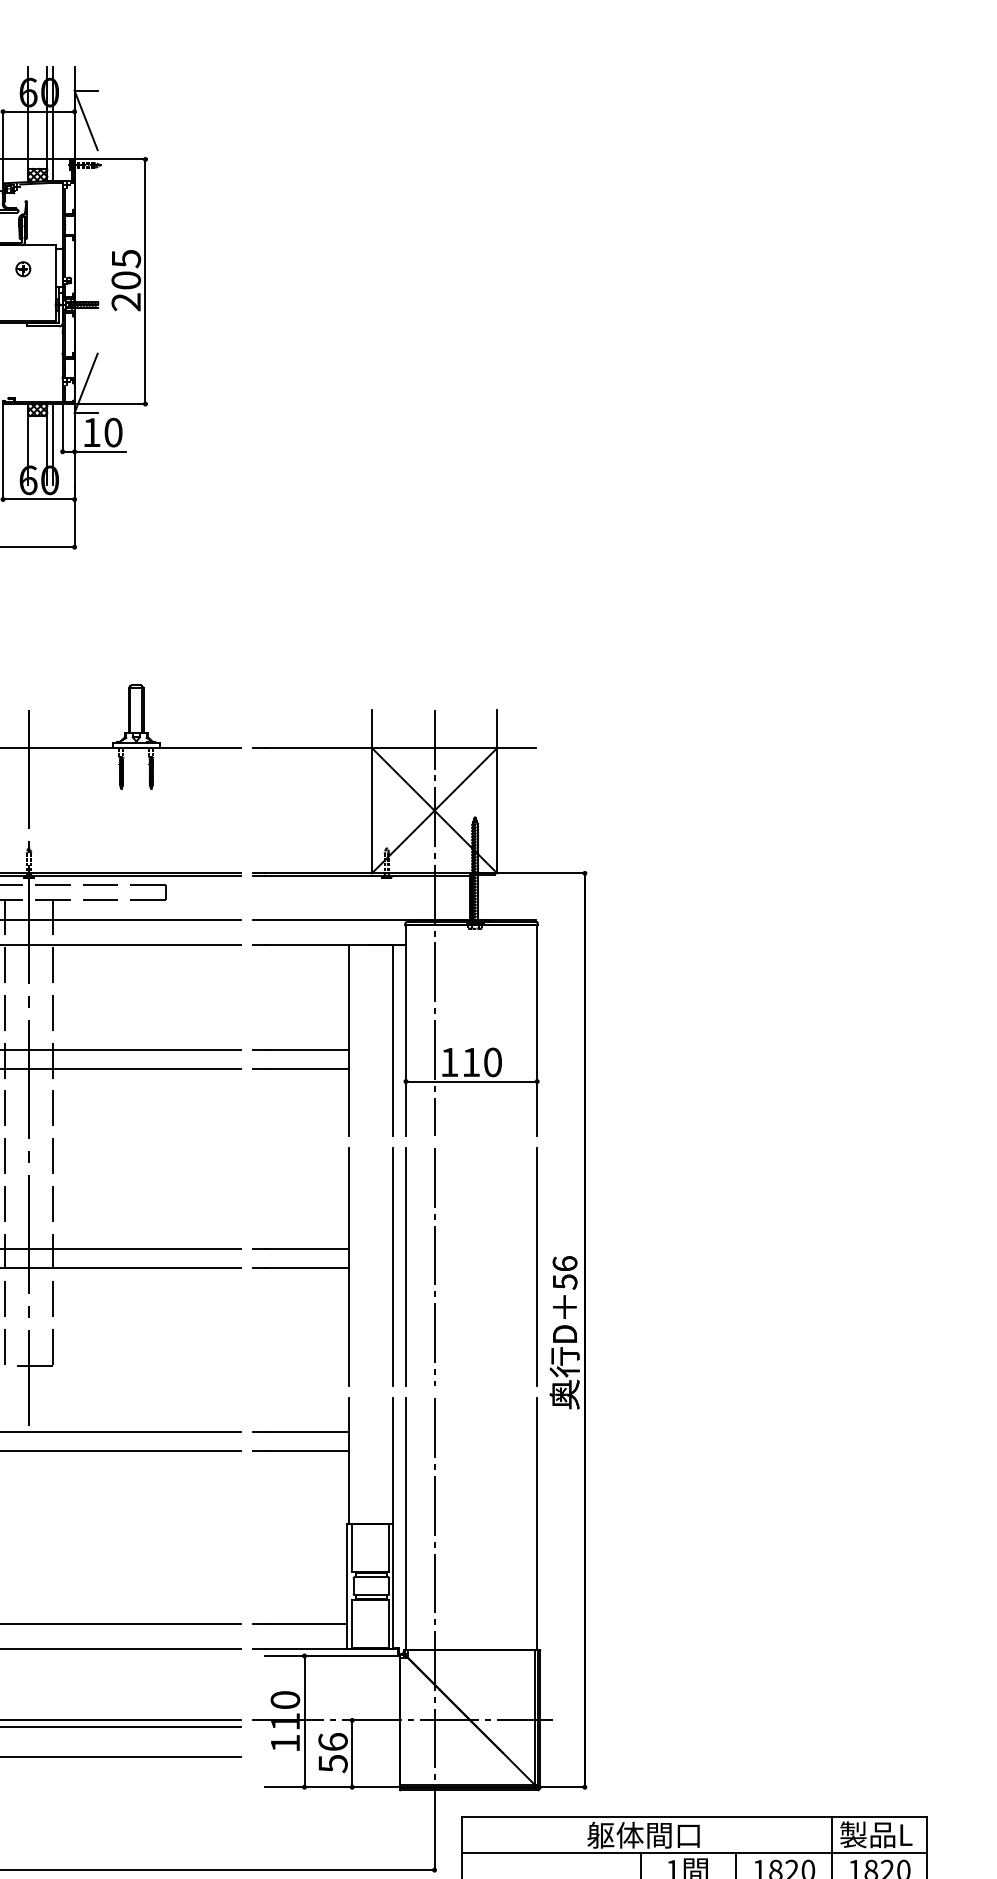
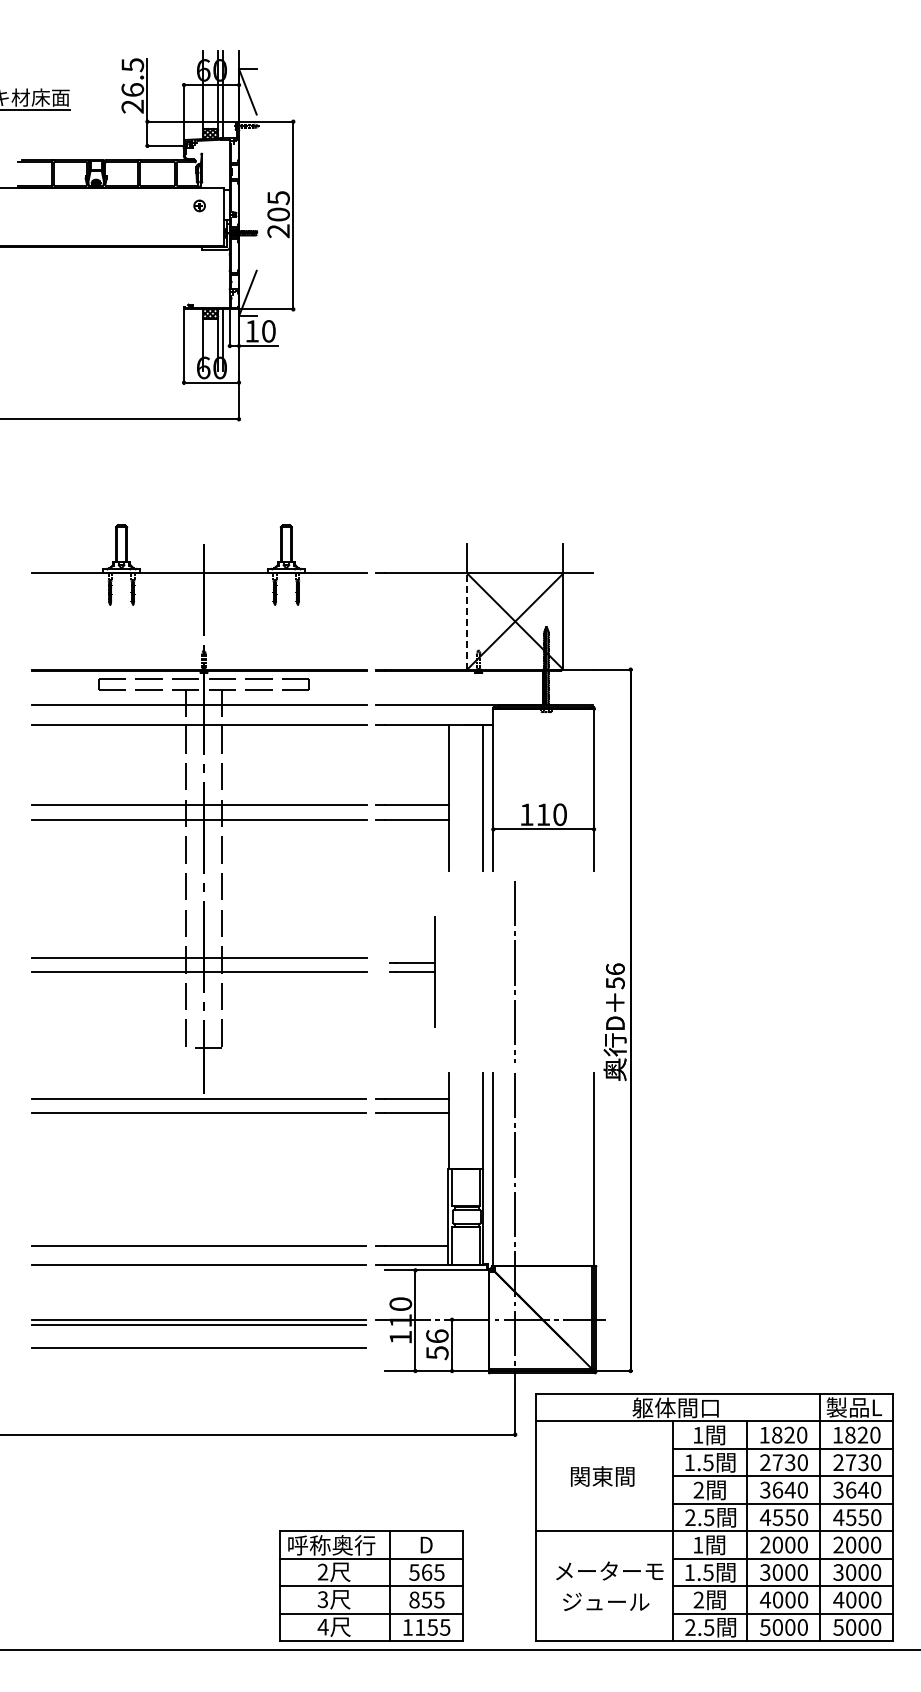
line: (372, 810) -> (467, 621), solid -> dashed
line: (434, 922) -> (515, 707), removed
part: (300, 1266) -> (412, 971), size x0.6
line: (393, 1266) -> (483, 971), removed
line: (406, 1266) -> (493, 971), removed
line: (536, 1266) -> (593, 971), removed

